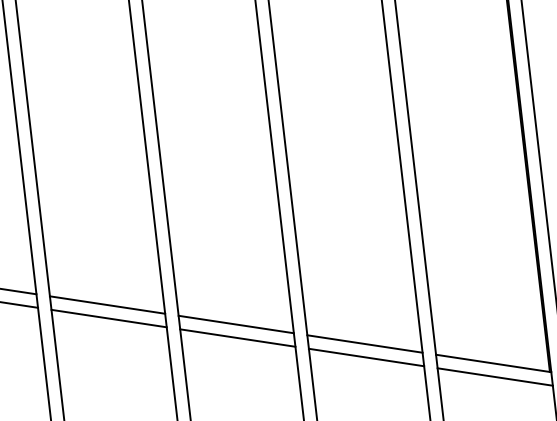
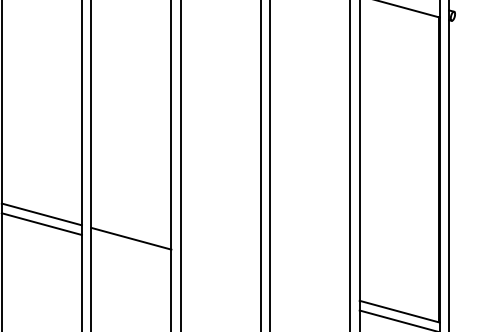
line: (109, 318) -> (131, 248), removed
line: (235, 323) -> (220, 262), removed
line: (237, 337) -> (220, 272), removed
line: (365, 344) -> (310, 287), removed
line: (366, 356) -> (310, 296), removed

